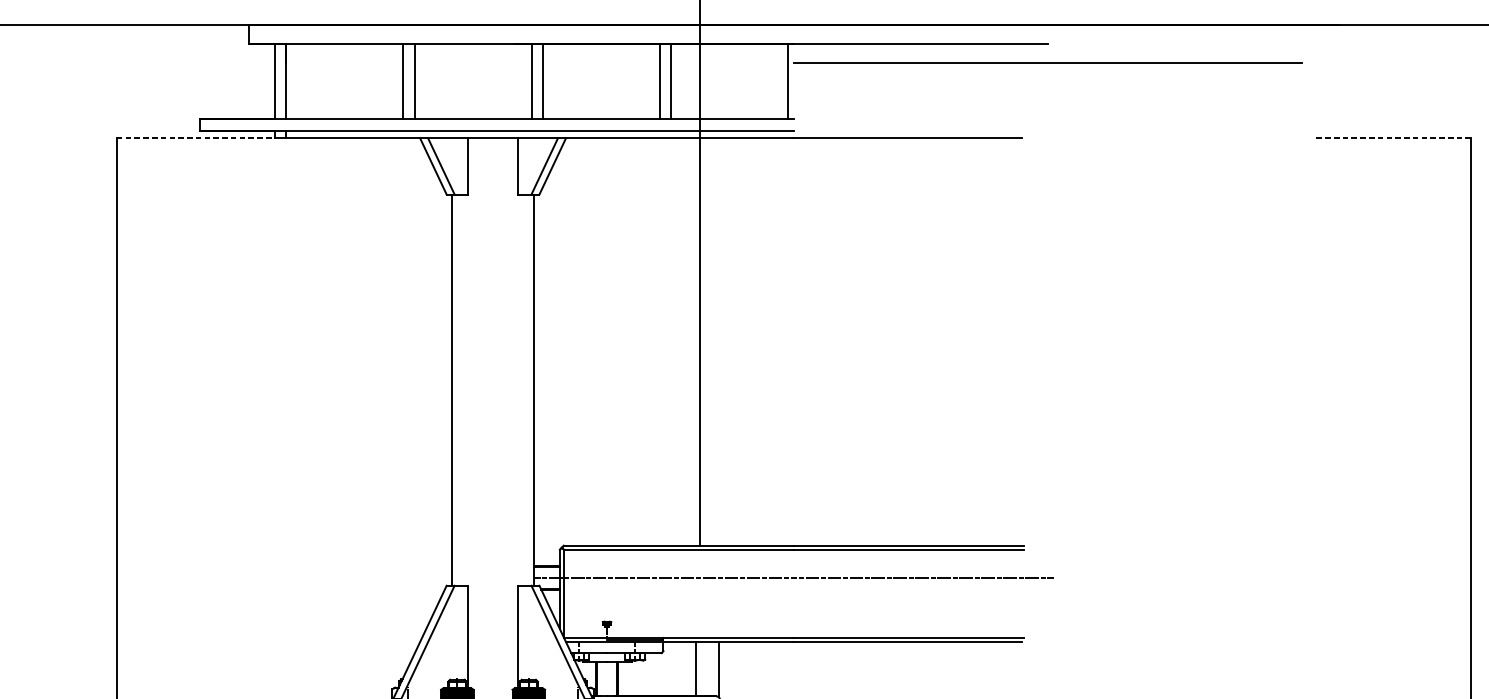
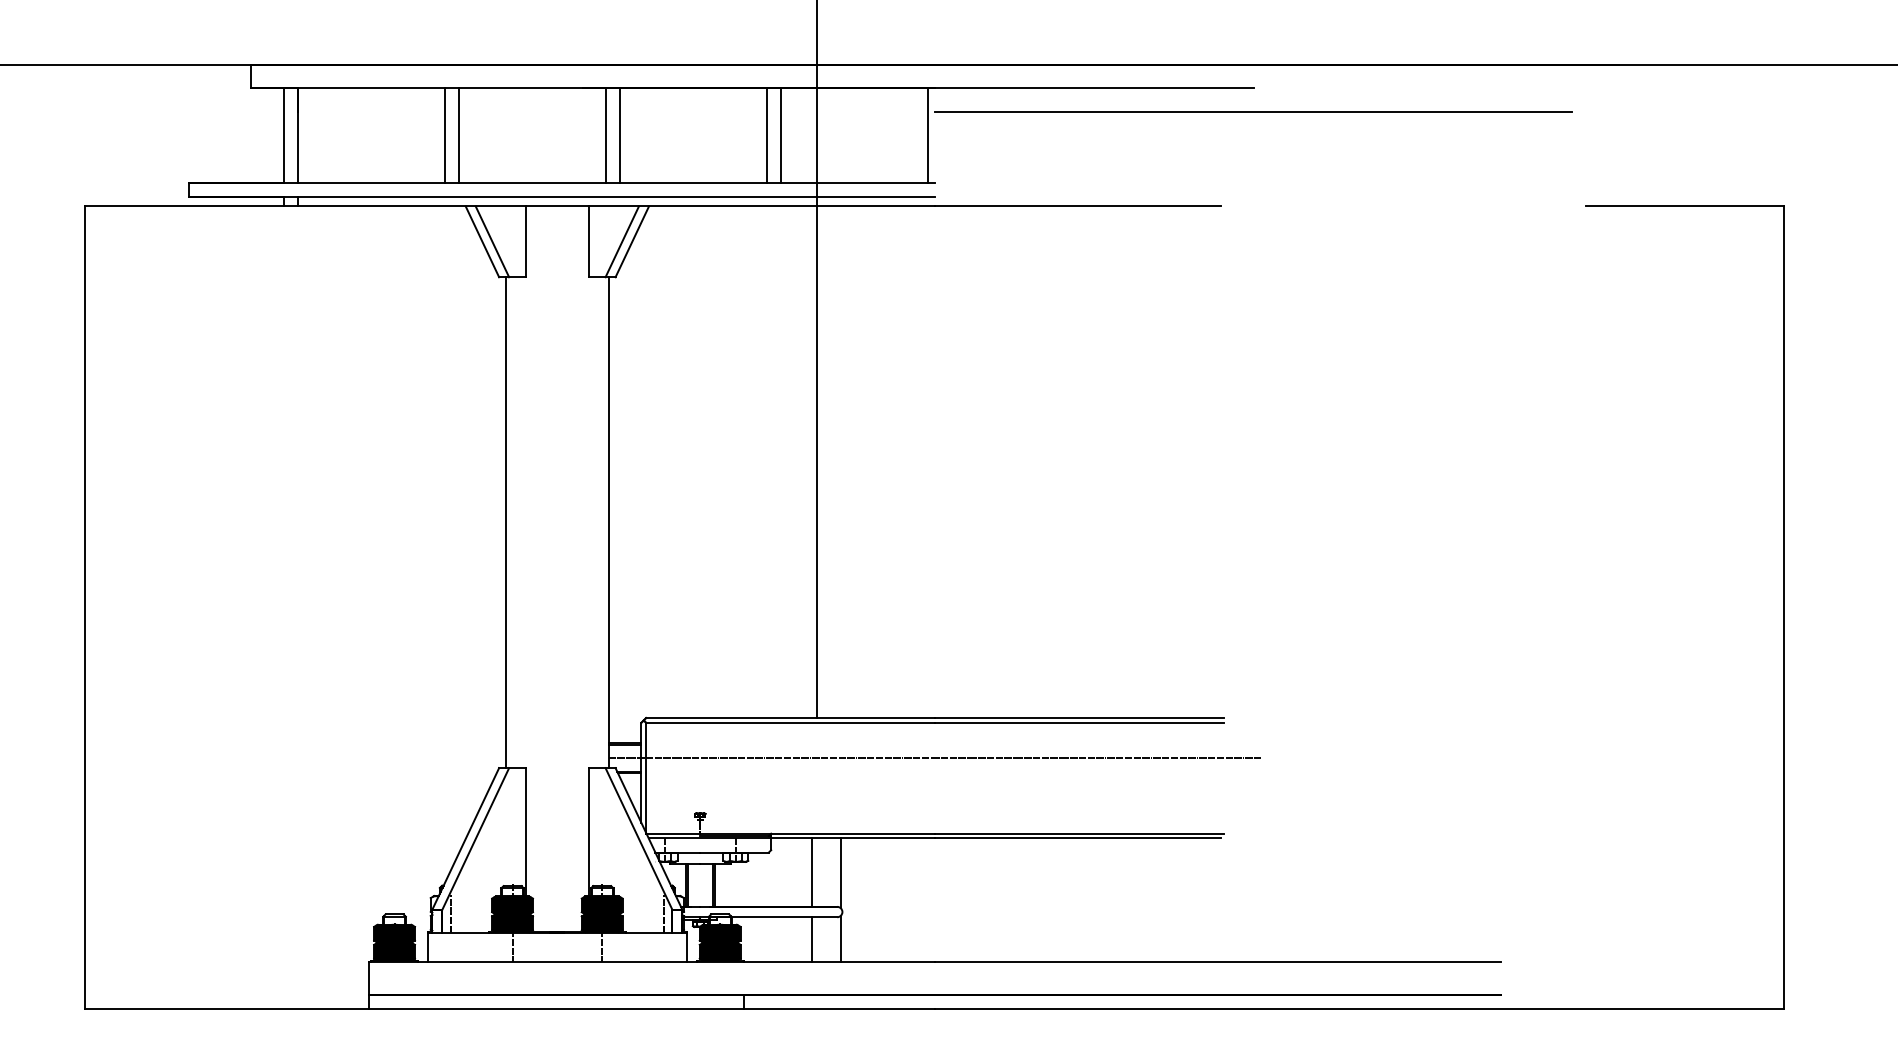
line: (195, 138) -> (184, 206), dashed -> solid
line: (1391, 138) -> (1684, 206), dashed -> solid

